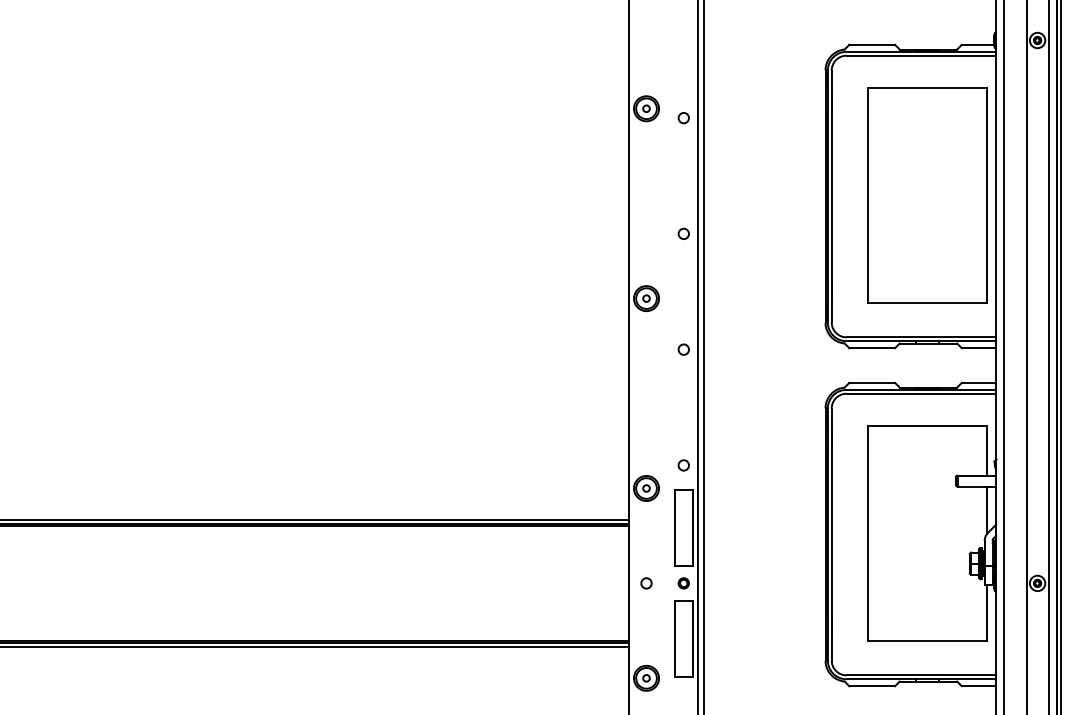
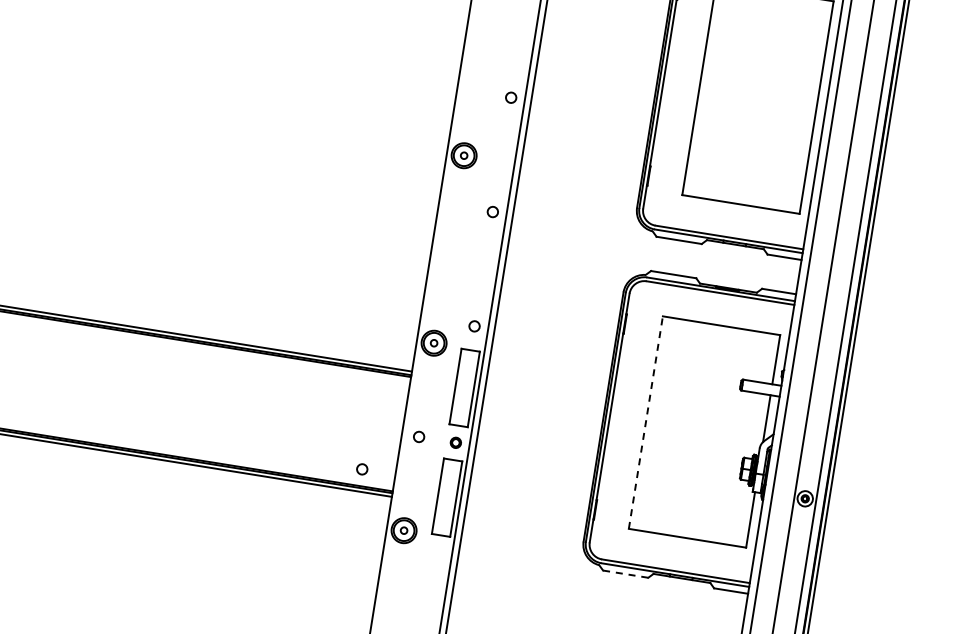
line: (868, 533) -> (646, 422), solid -> dashed
circle: (595, 624) -> (362, 469), added
line: (872, 686) -> (625, 574), solid -> dashed

